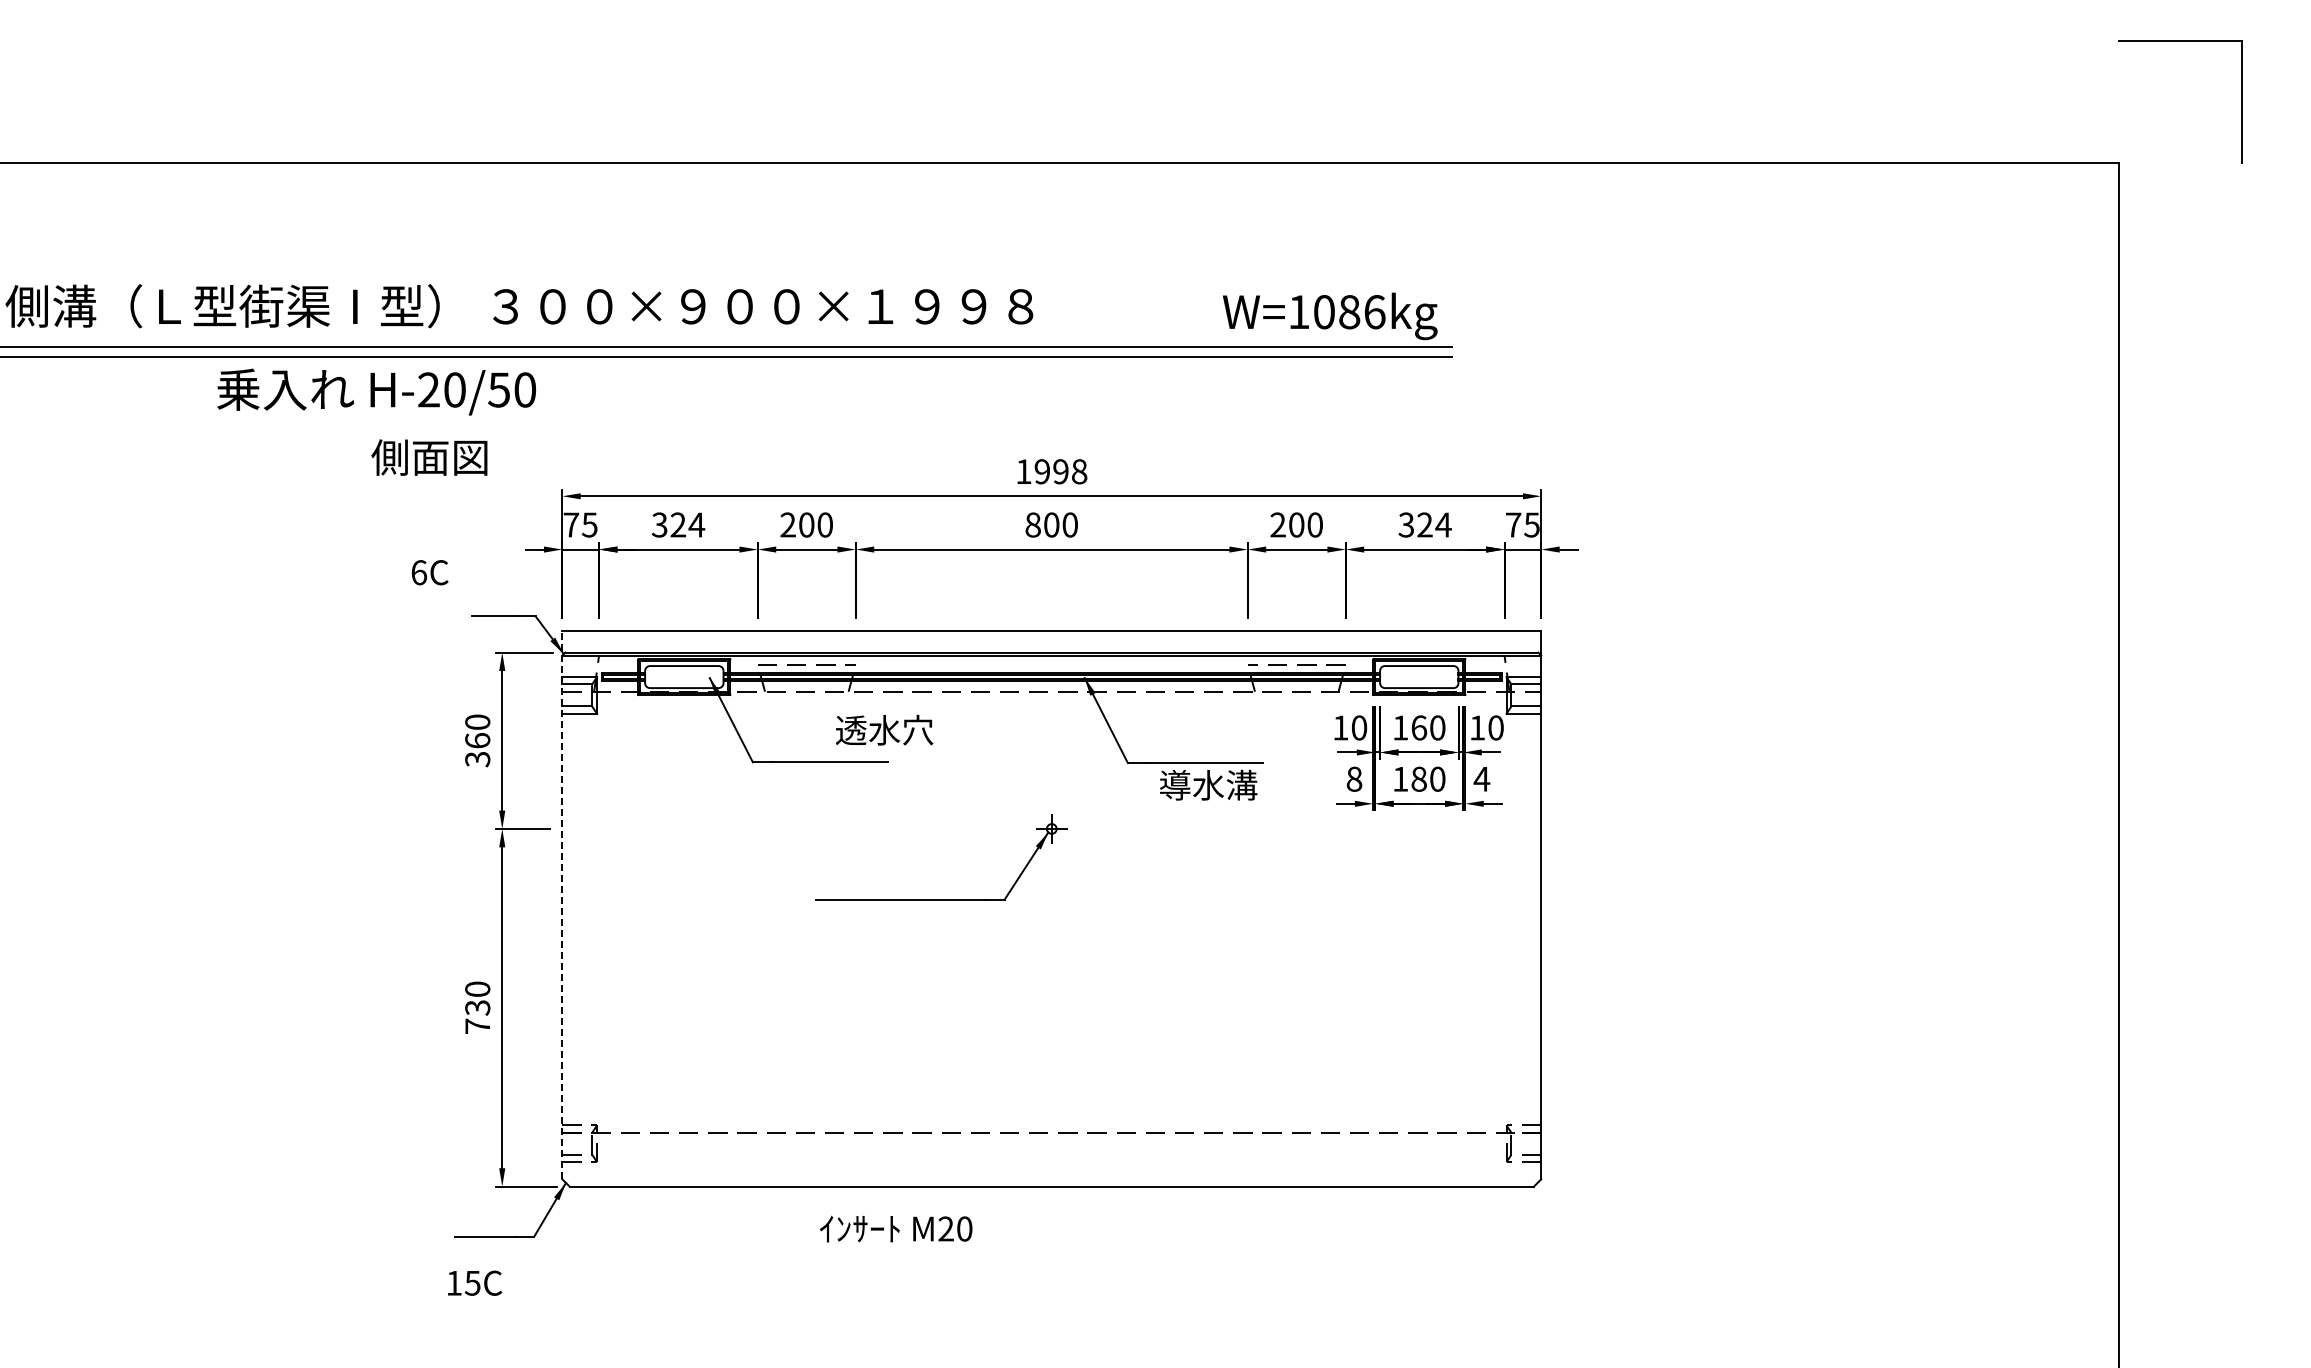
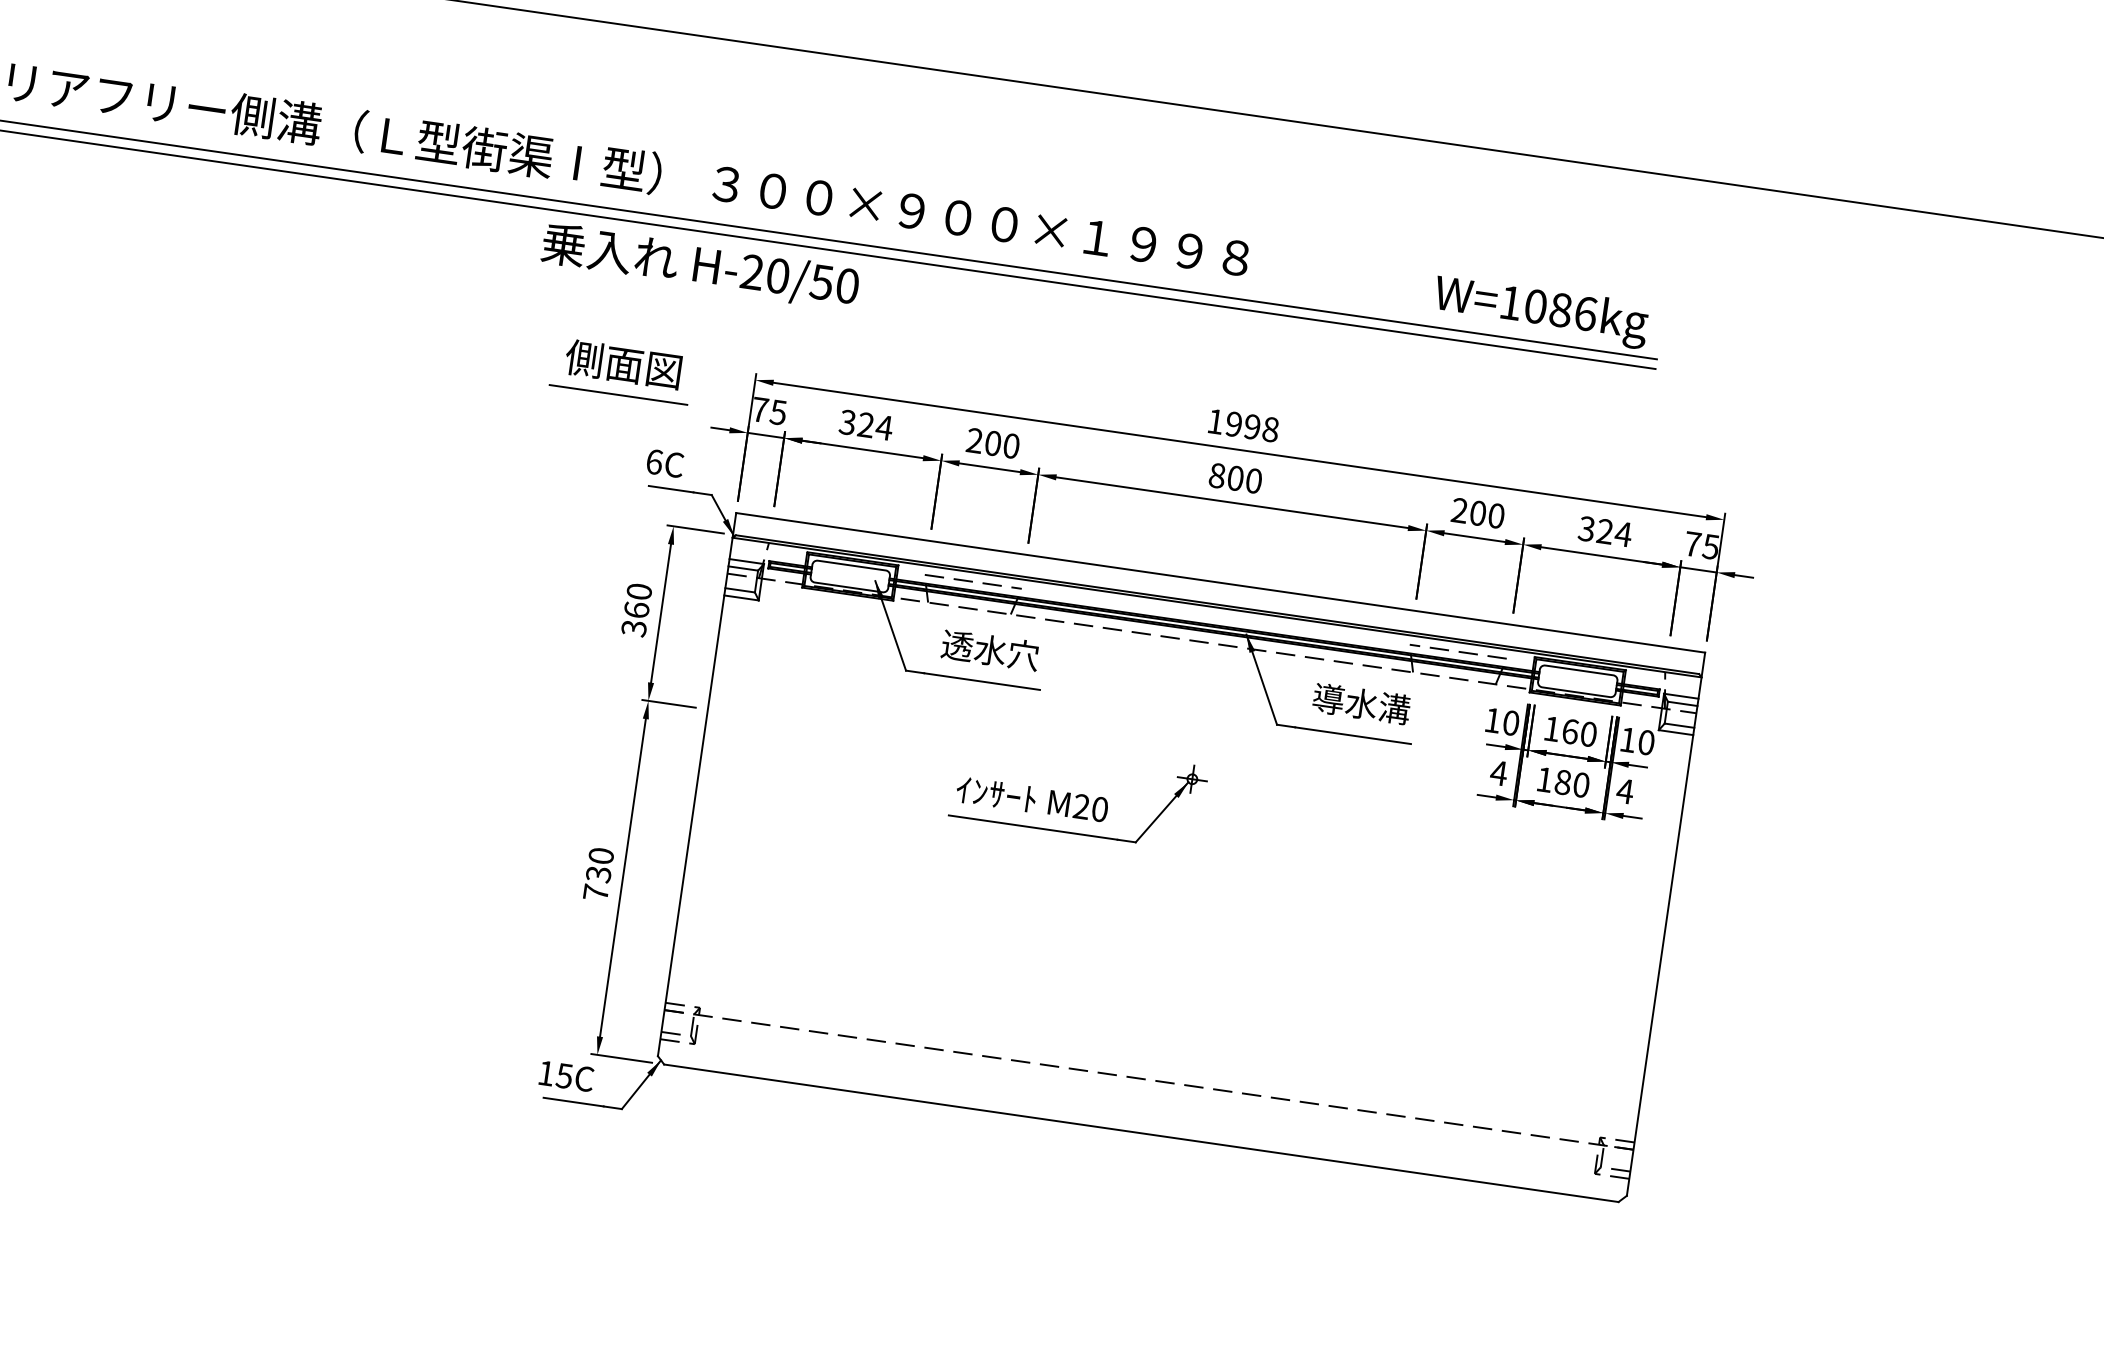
text: (376, 391) -> (700, 266), moved
text: (429, 457) -> (623, 364), moved
line: (428, 530) -> (618, 394), added
text: (430, 572) -> (665, 463), moved
text: (884, 729) -> (990, 649), moved
text: (1354, 778) -> (1499, 772), 8 -> 4
text: (1208, 784) -> (1361, 703), moved
line: (562, 904) -> (697, 784), dashed -> solid
text: (896, 1228) -> (1032, 799), moved
text: (475, 1282) -> (567, 1075), moved

